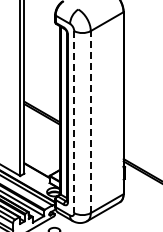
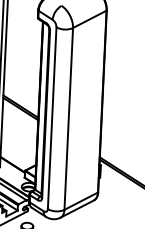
line: (90, 121) -> (68, 118), dashed -> solid
line: (74, 122) -> (52, 118), dashed -> solid

